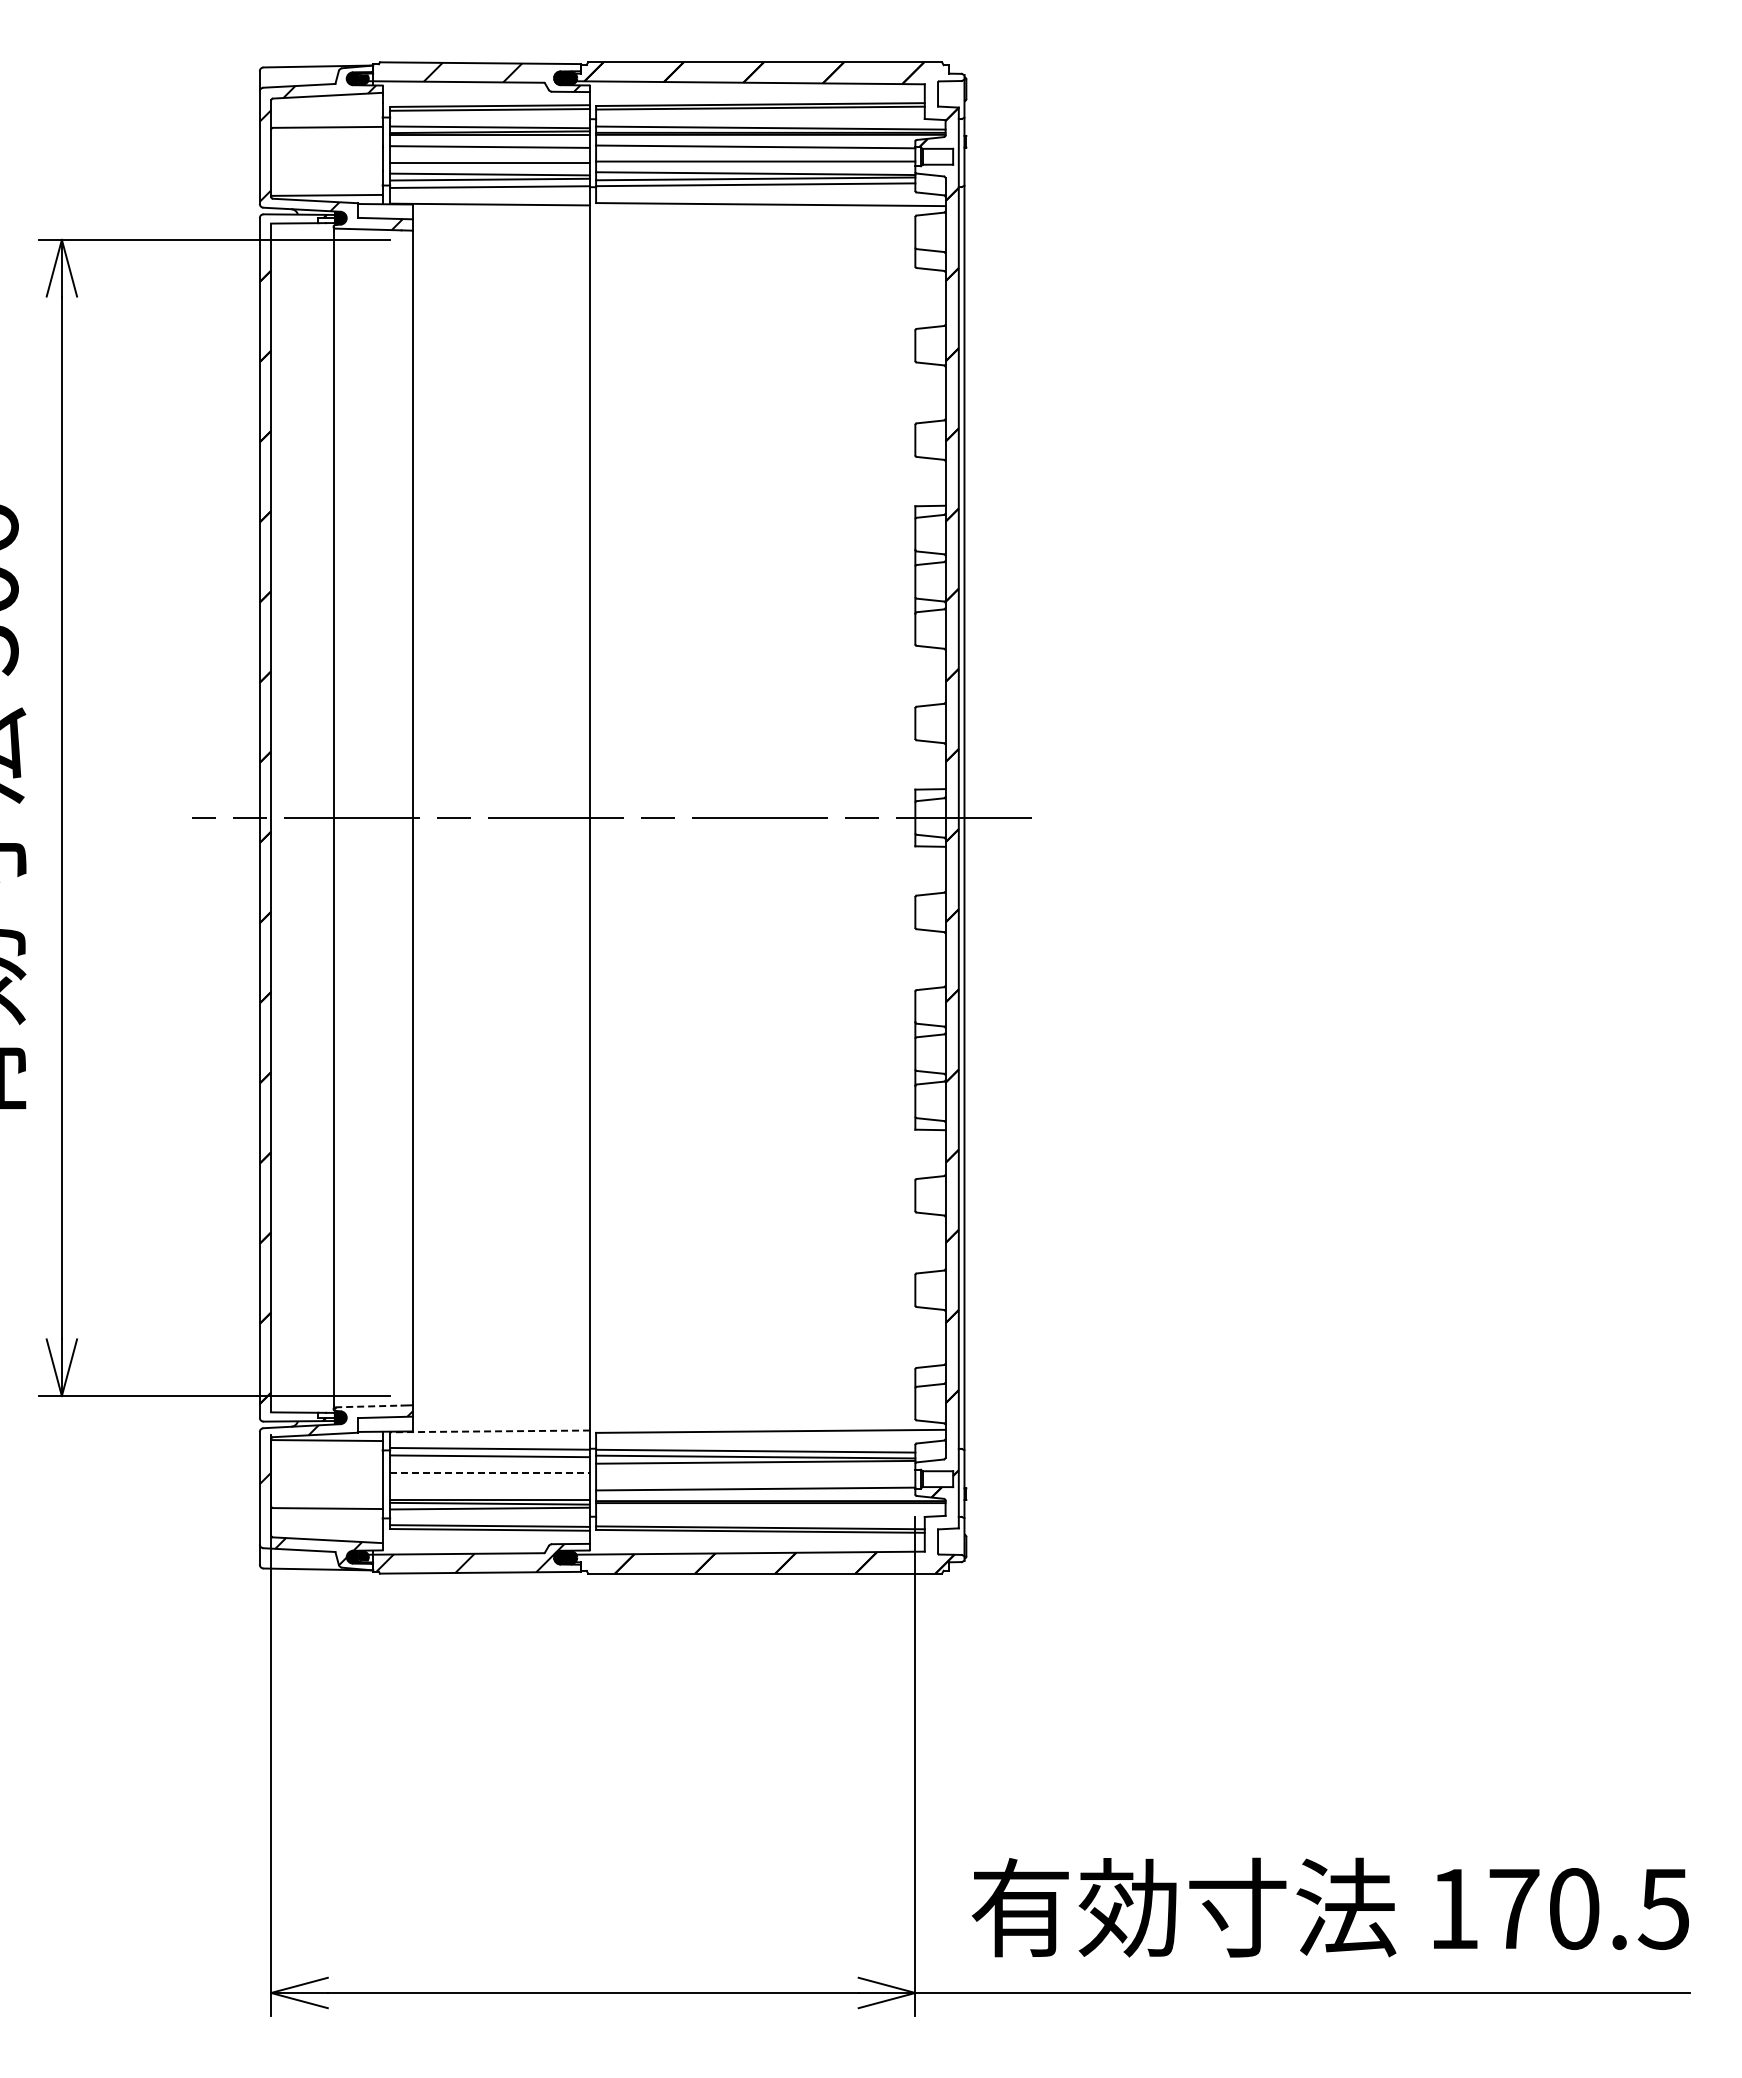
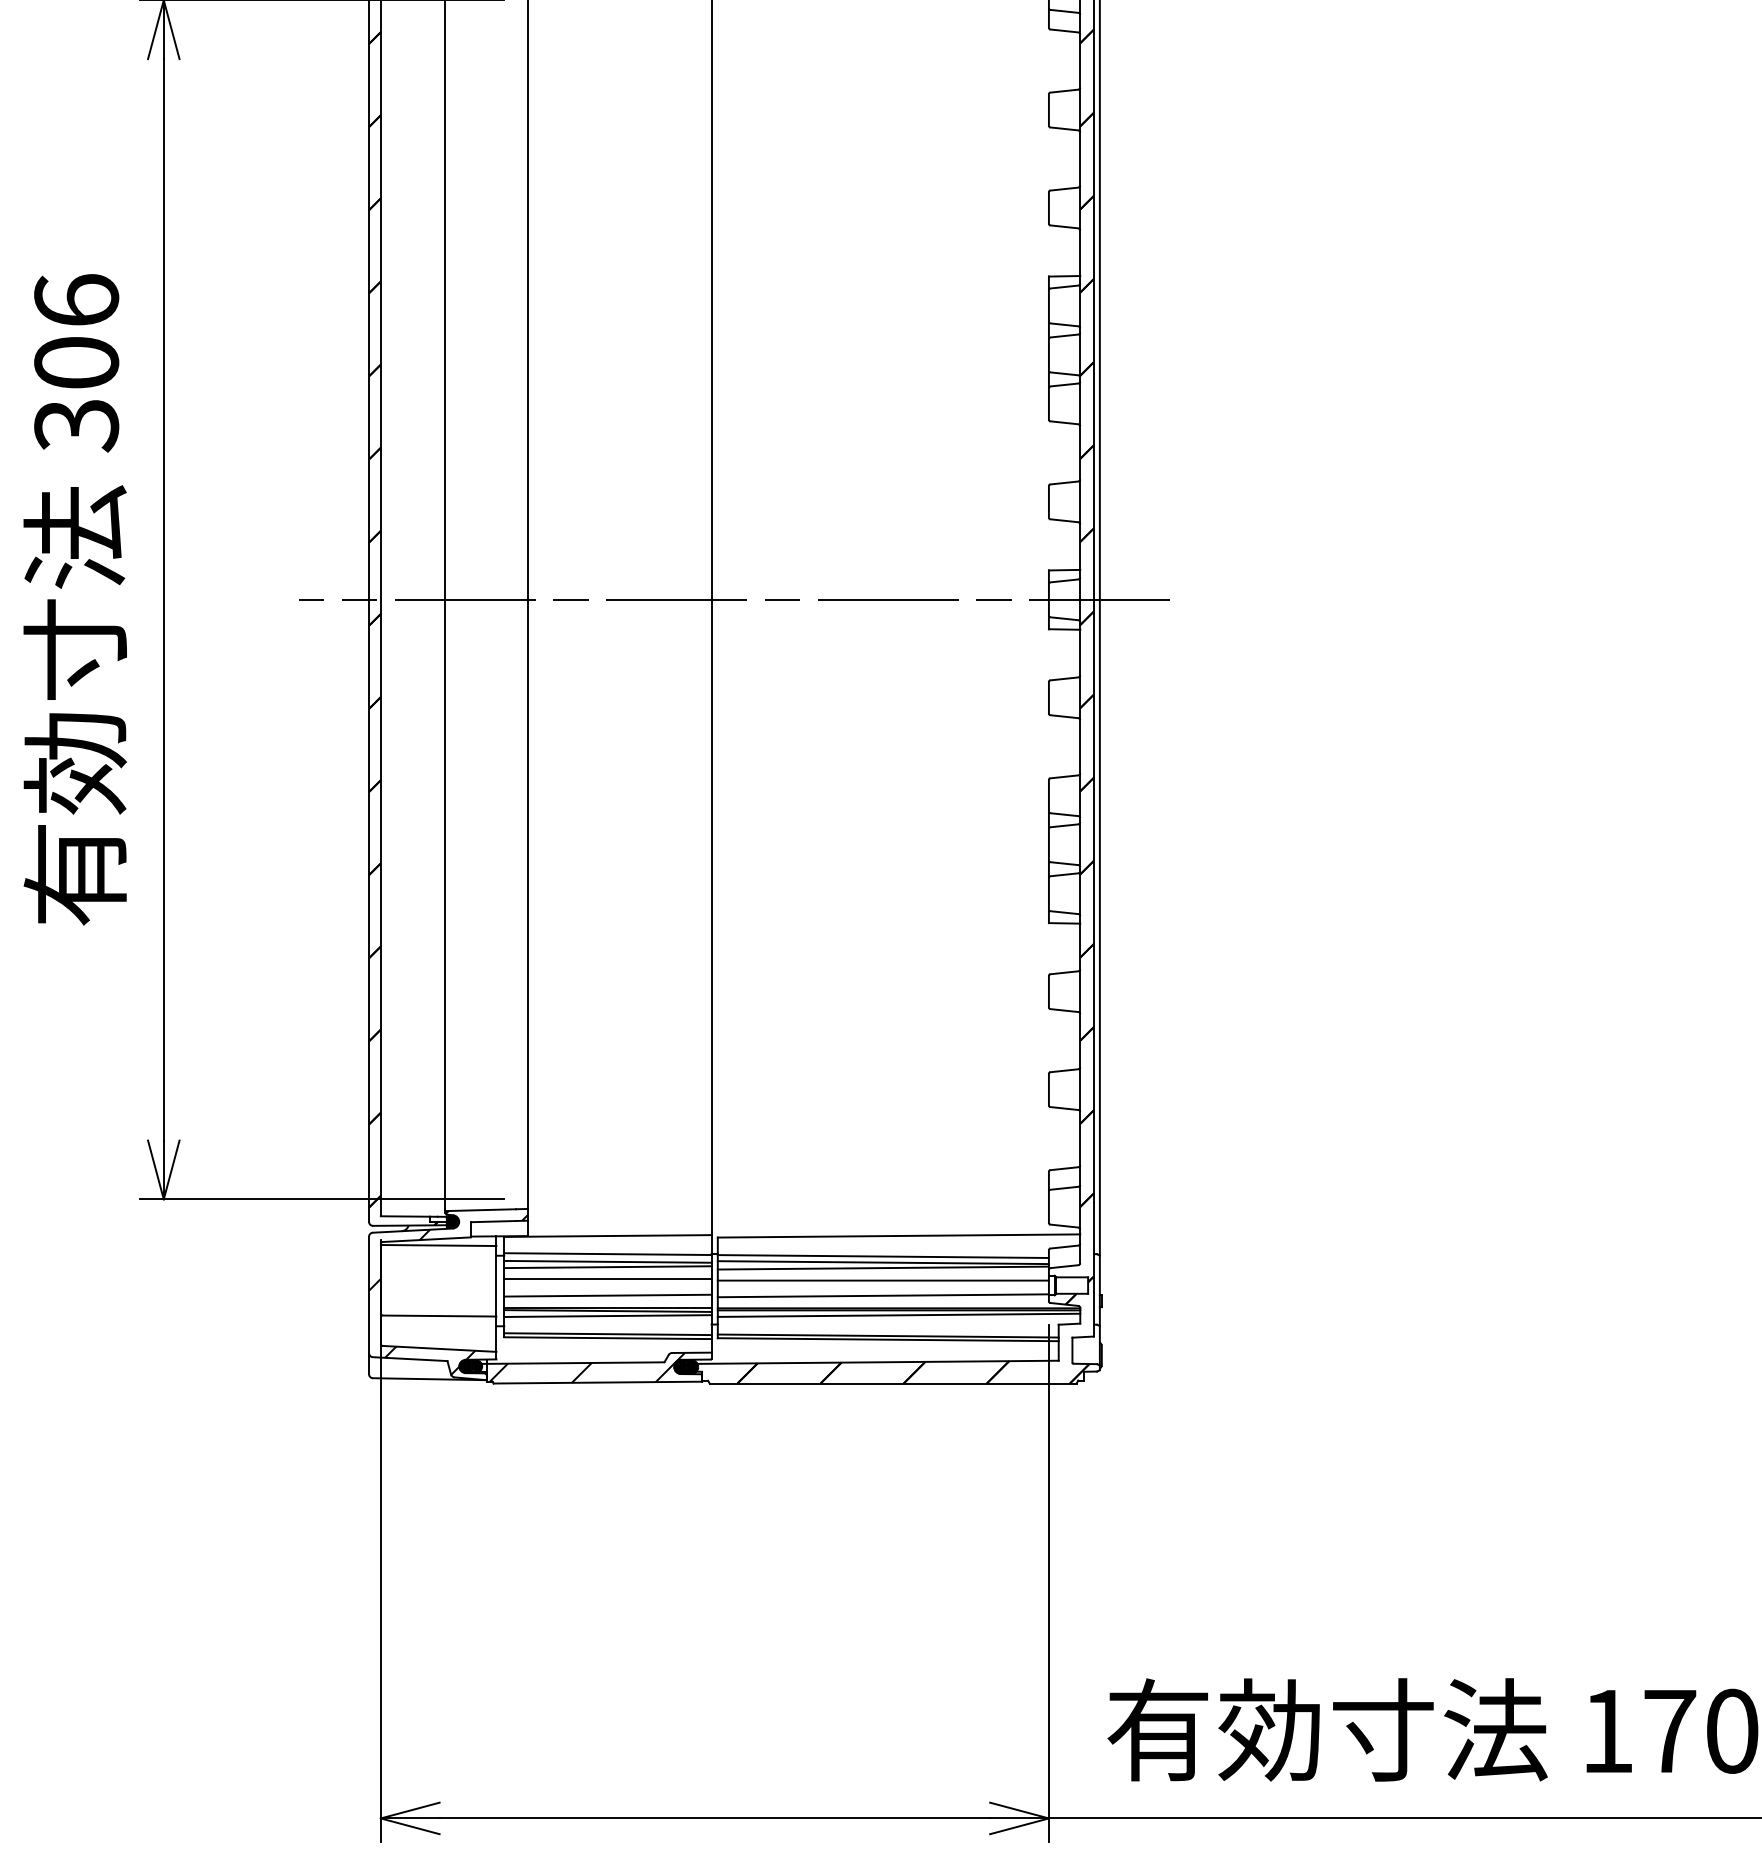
line: (368, 1406) -> (481, 1210), dashed -> solid
line: (490, 1431) -> (608, 1236), dashed -> solid
line: (490, 1461) -> (608, 1267), added
line: (490, 1473) -> (608, 1279), dashed -> solid
line: (755, 1474) -> (883, 1280), added
line: (490, 1488) -> (608, 1295), added
line: (770, 1507) -> (898, 1314), added

